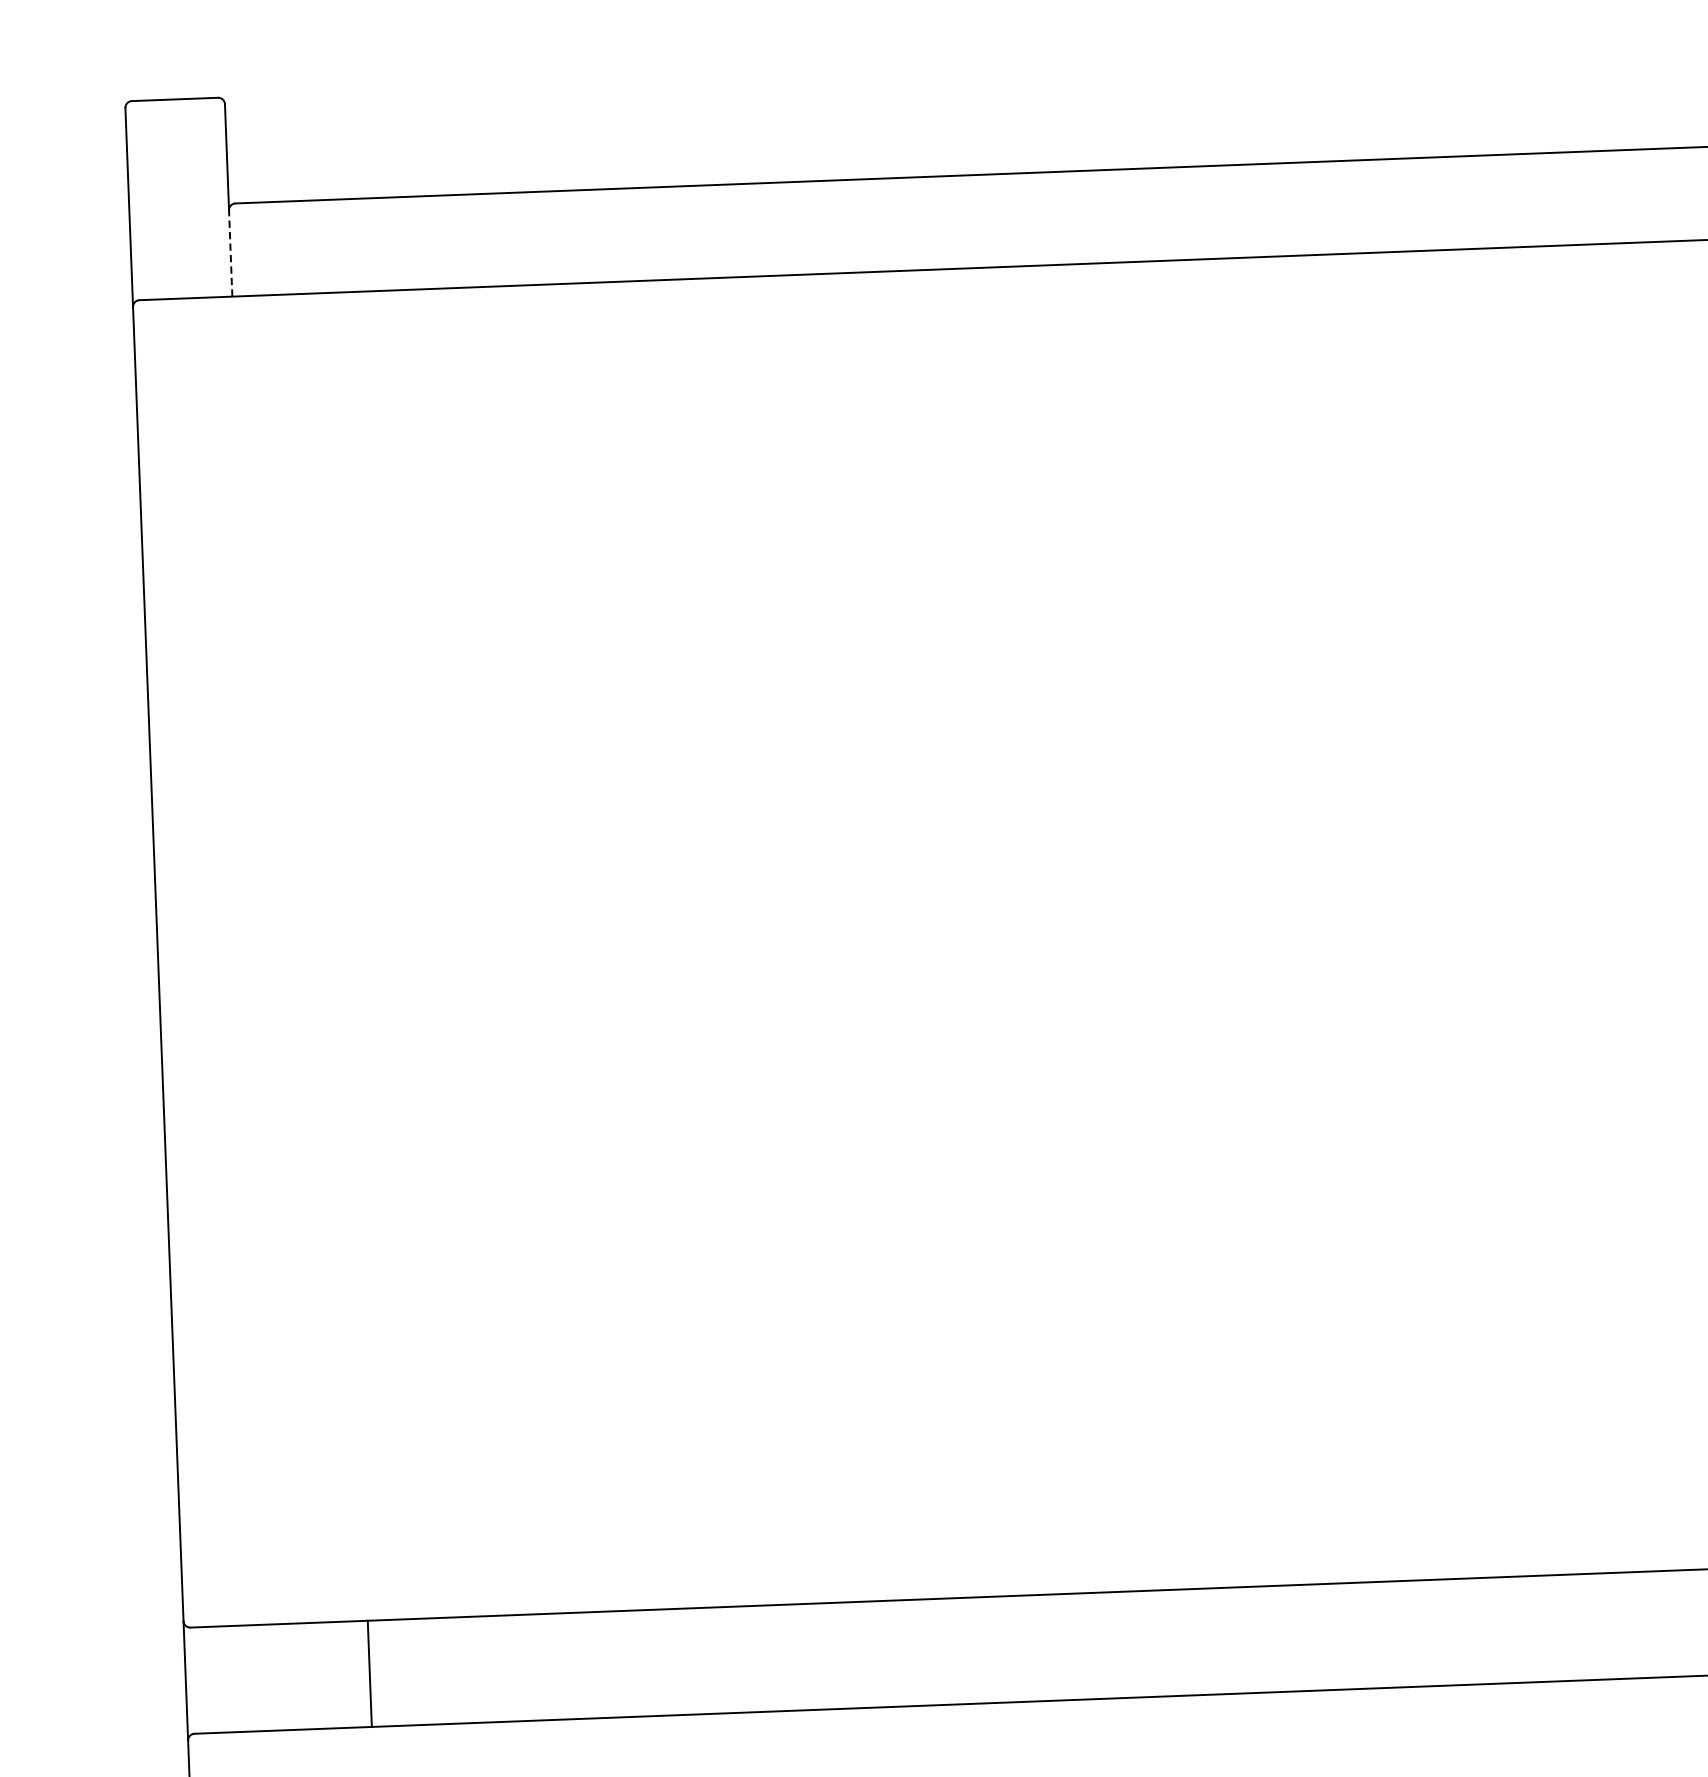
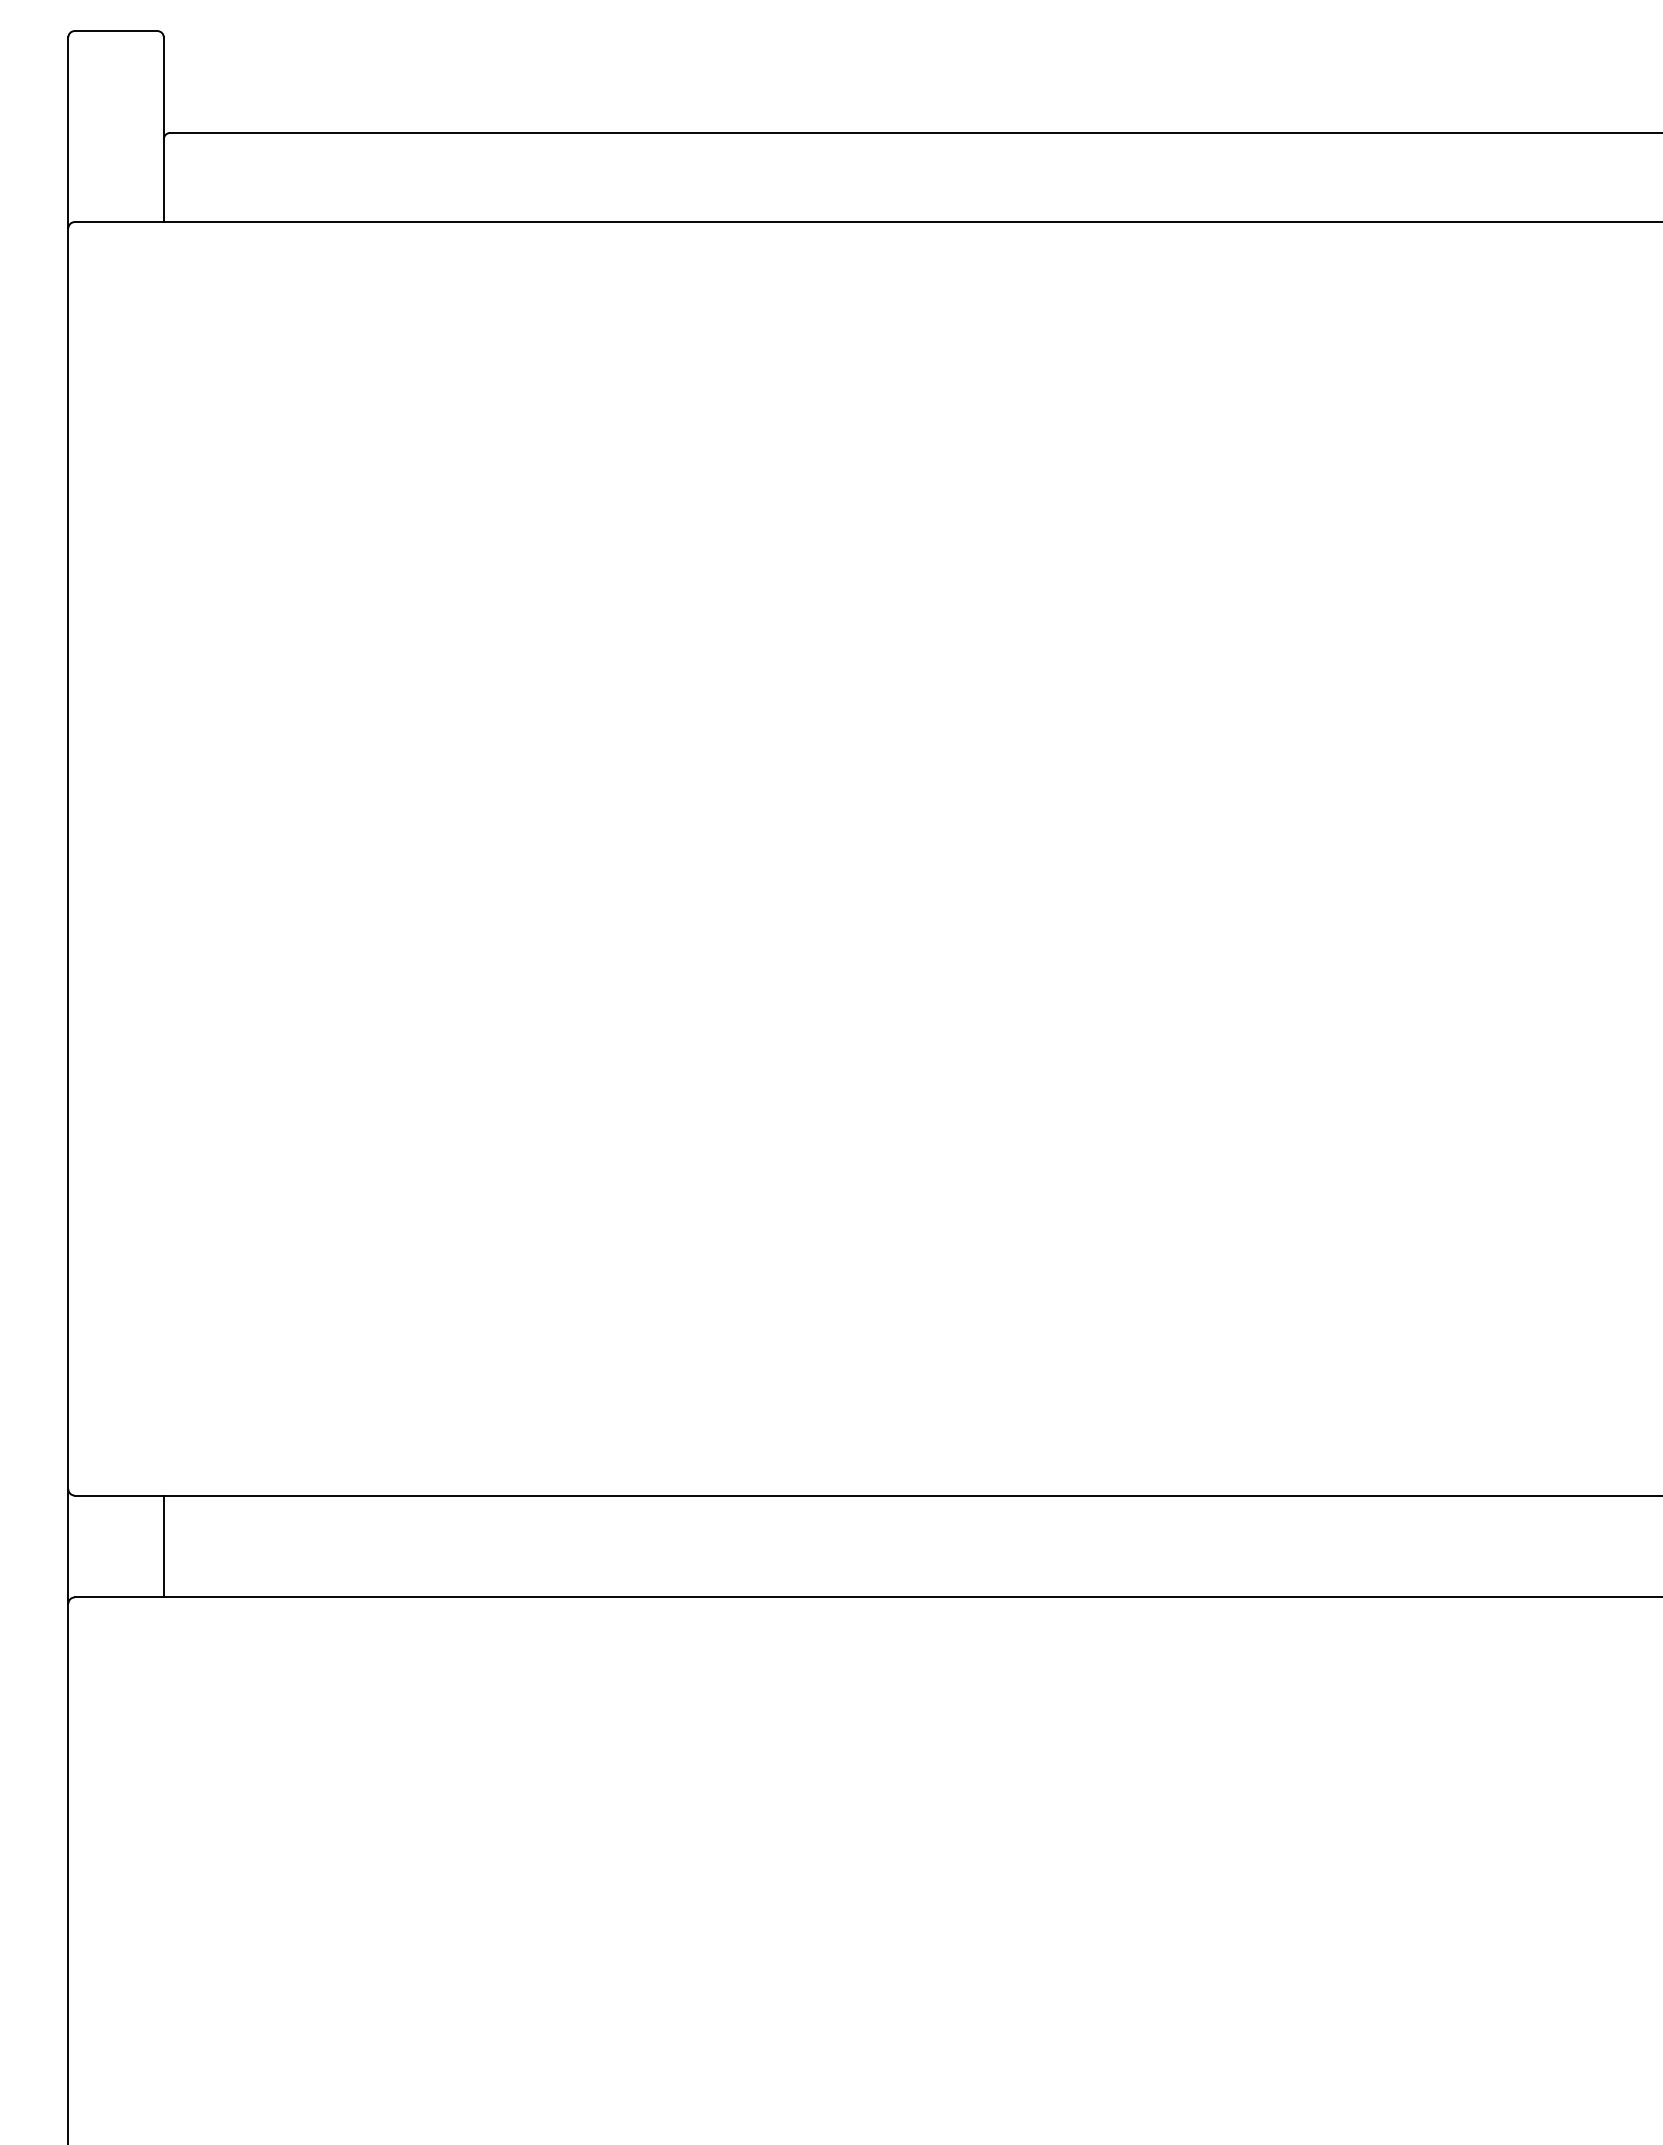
line: (230, 253) -> (163, 180), dashed -> solid
line: (369, 1673) -> (163, 1546), moved

